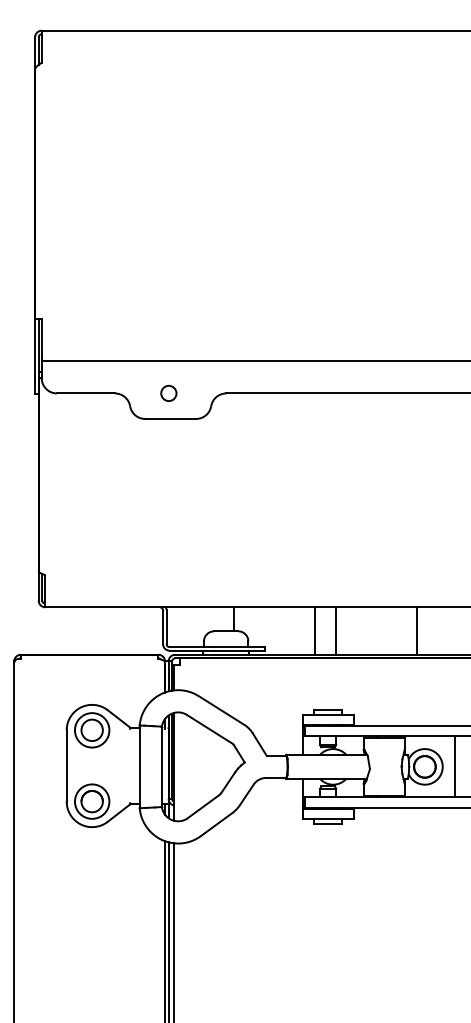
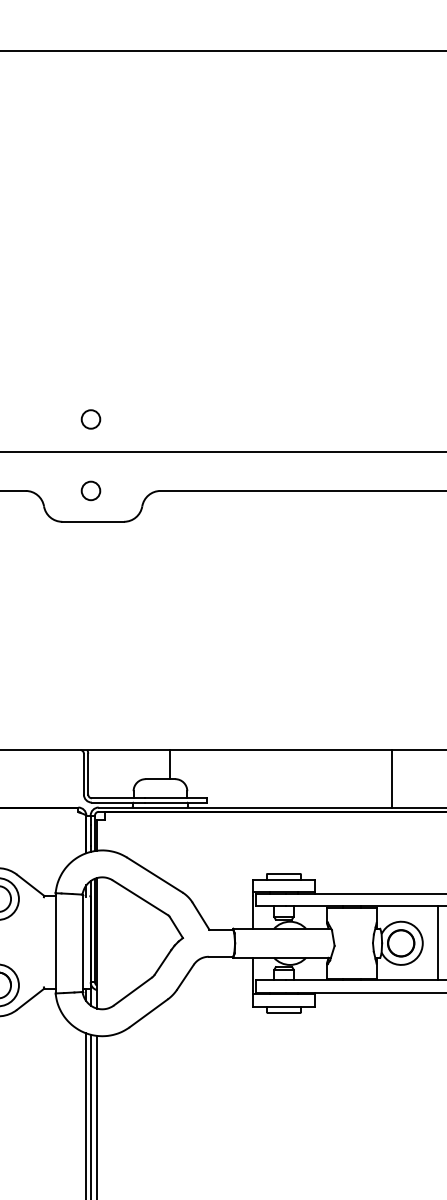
circle: (168, 334) -> (90, 419), added
line: (315, 630) -> (268, 778), removed
line: (335, 630) -> (292, 778), removed

